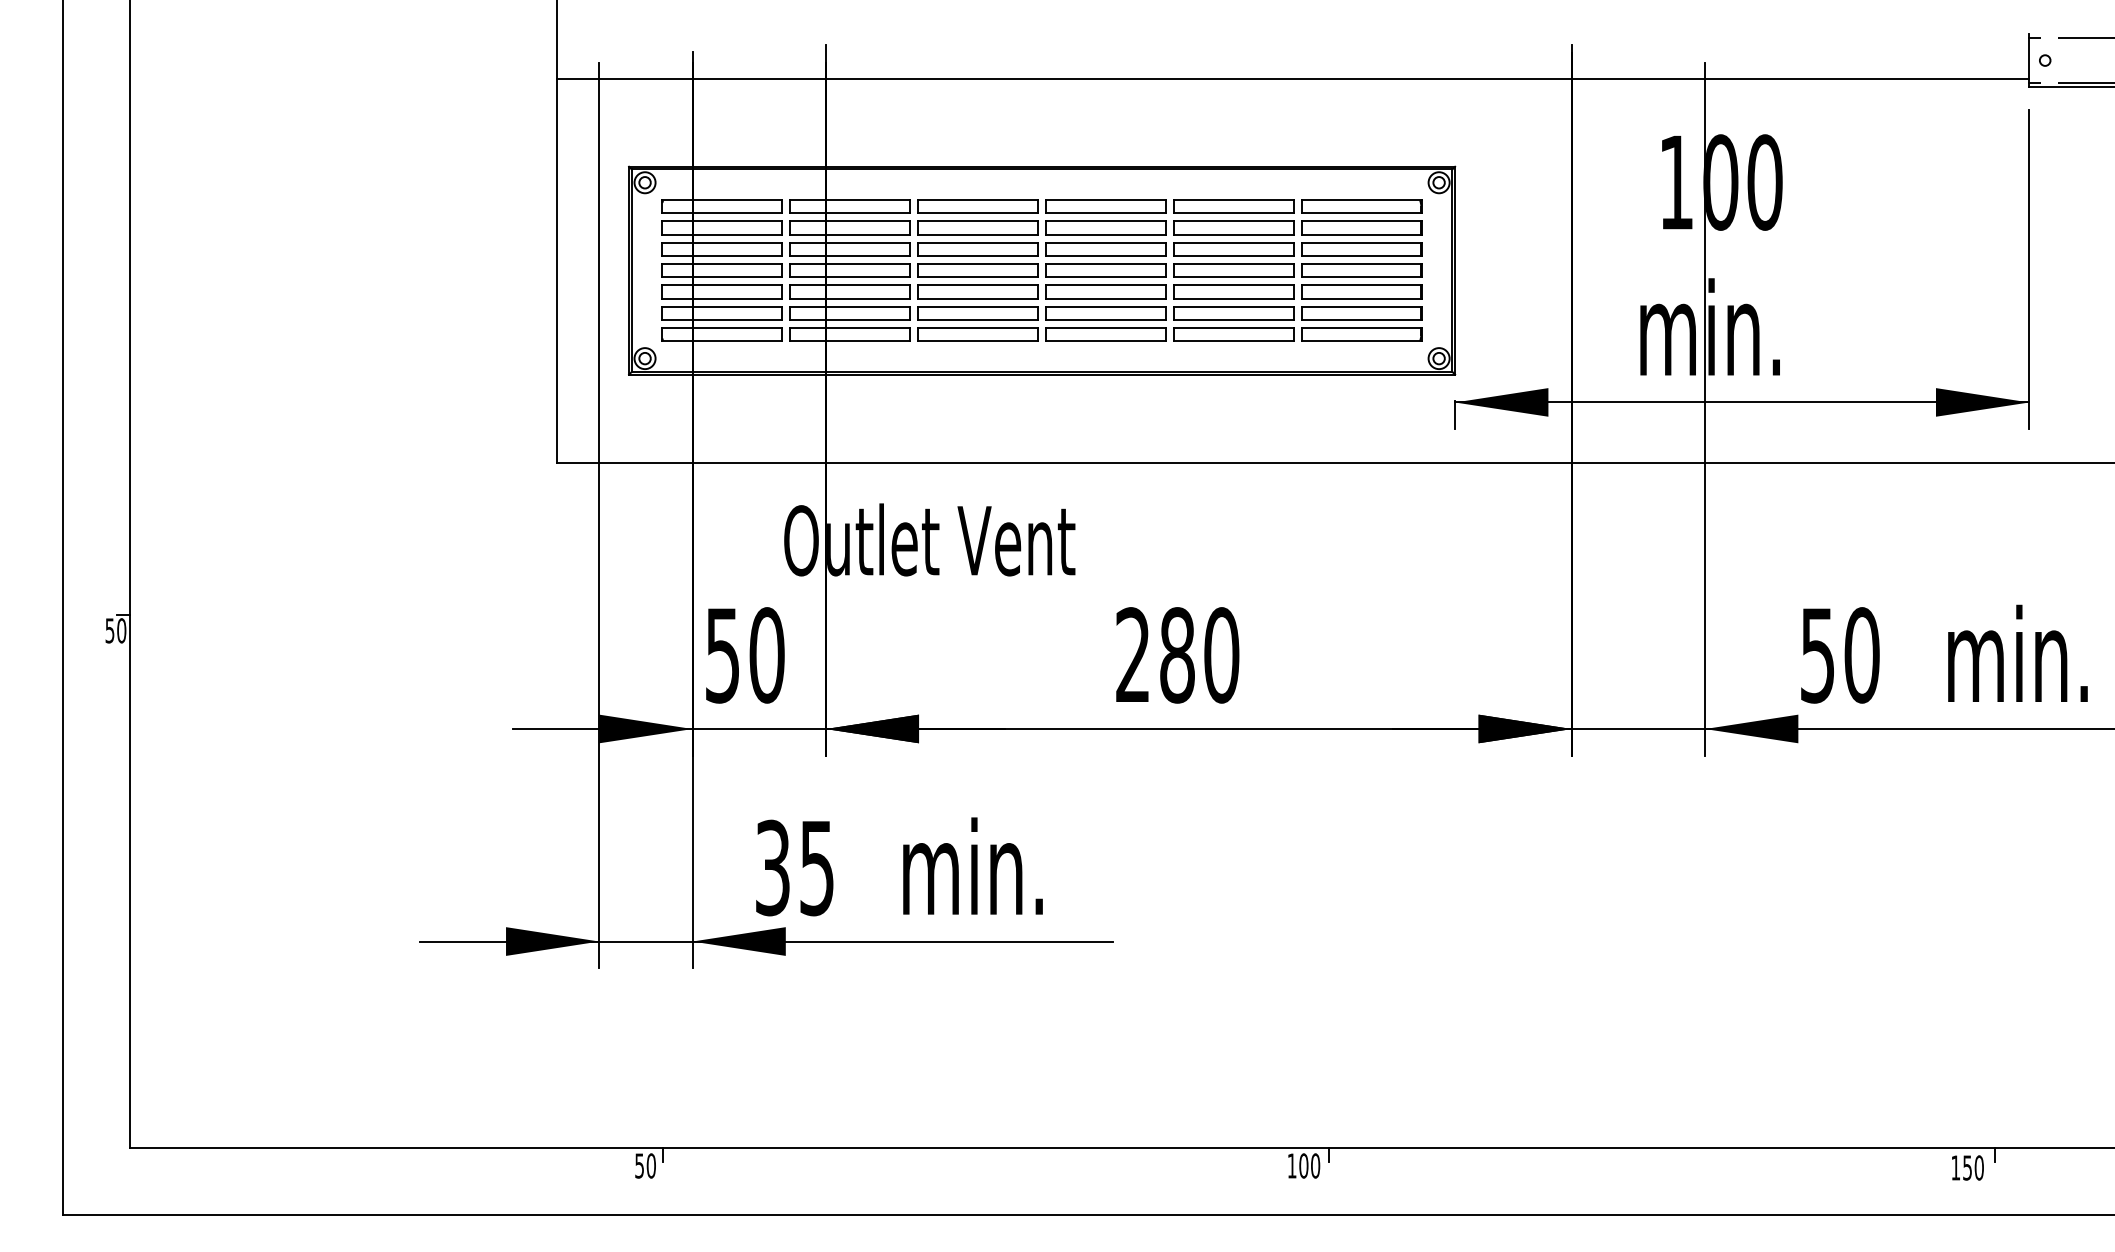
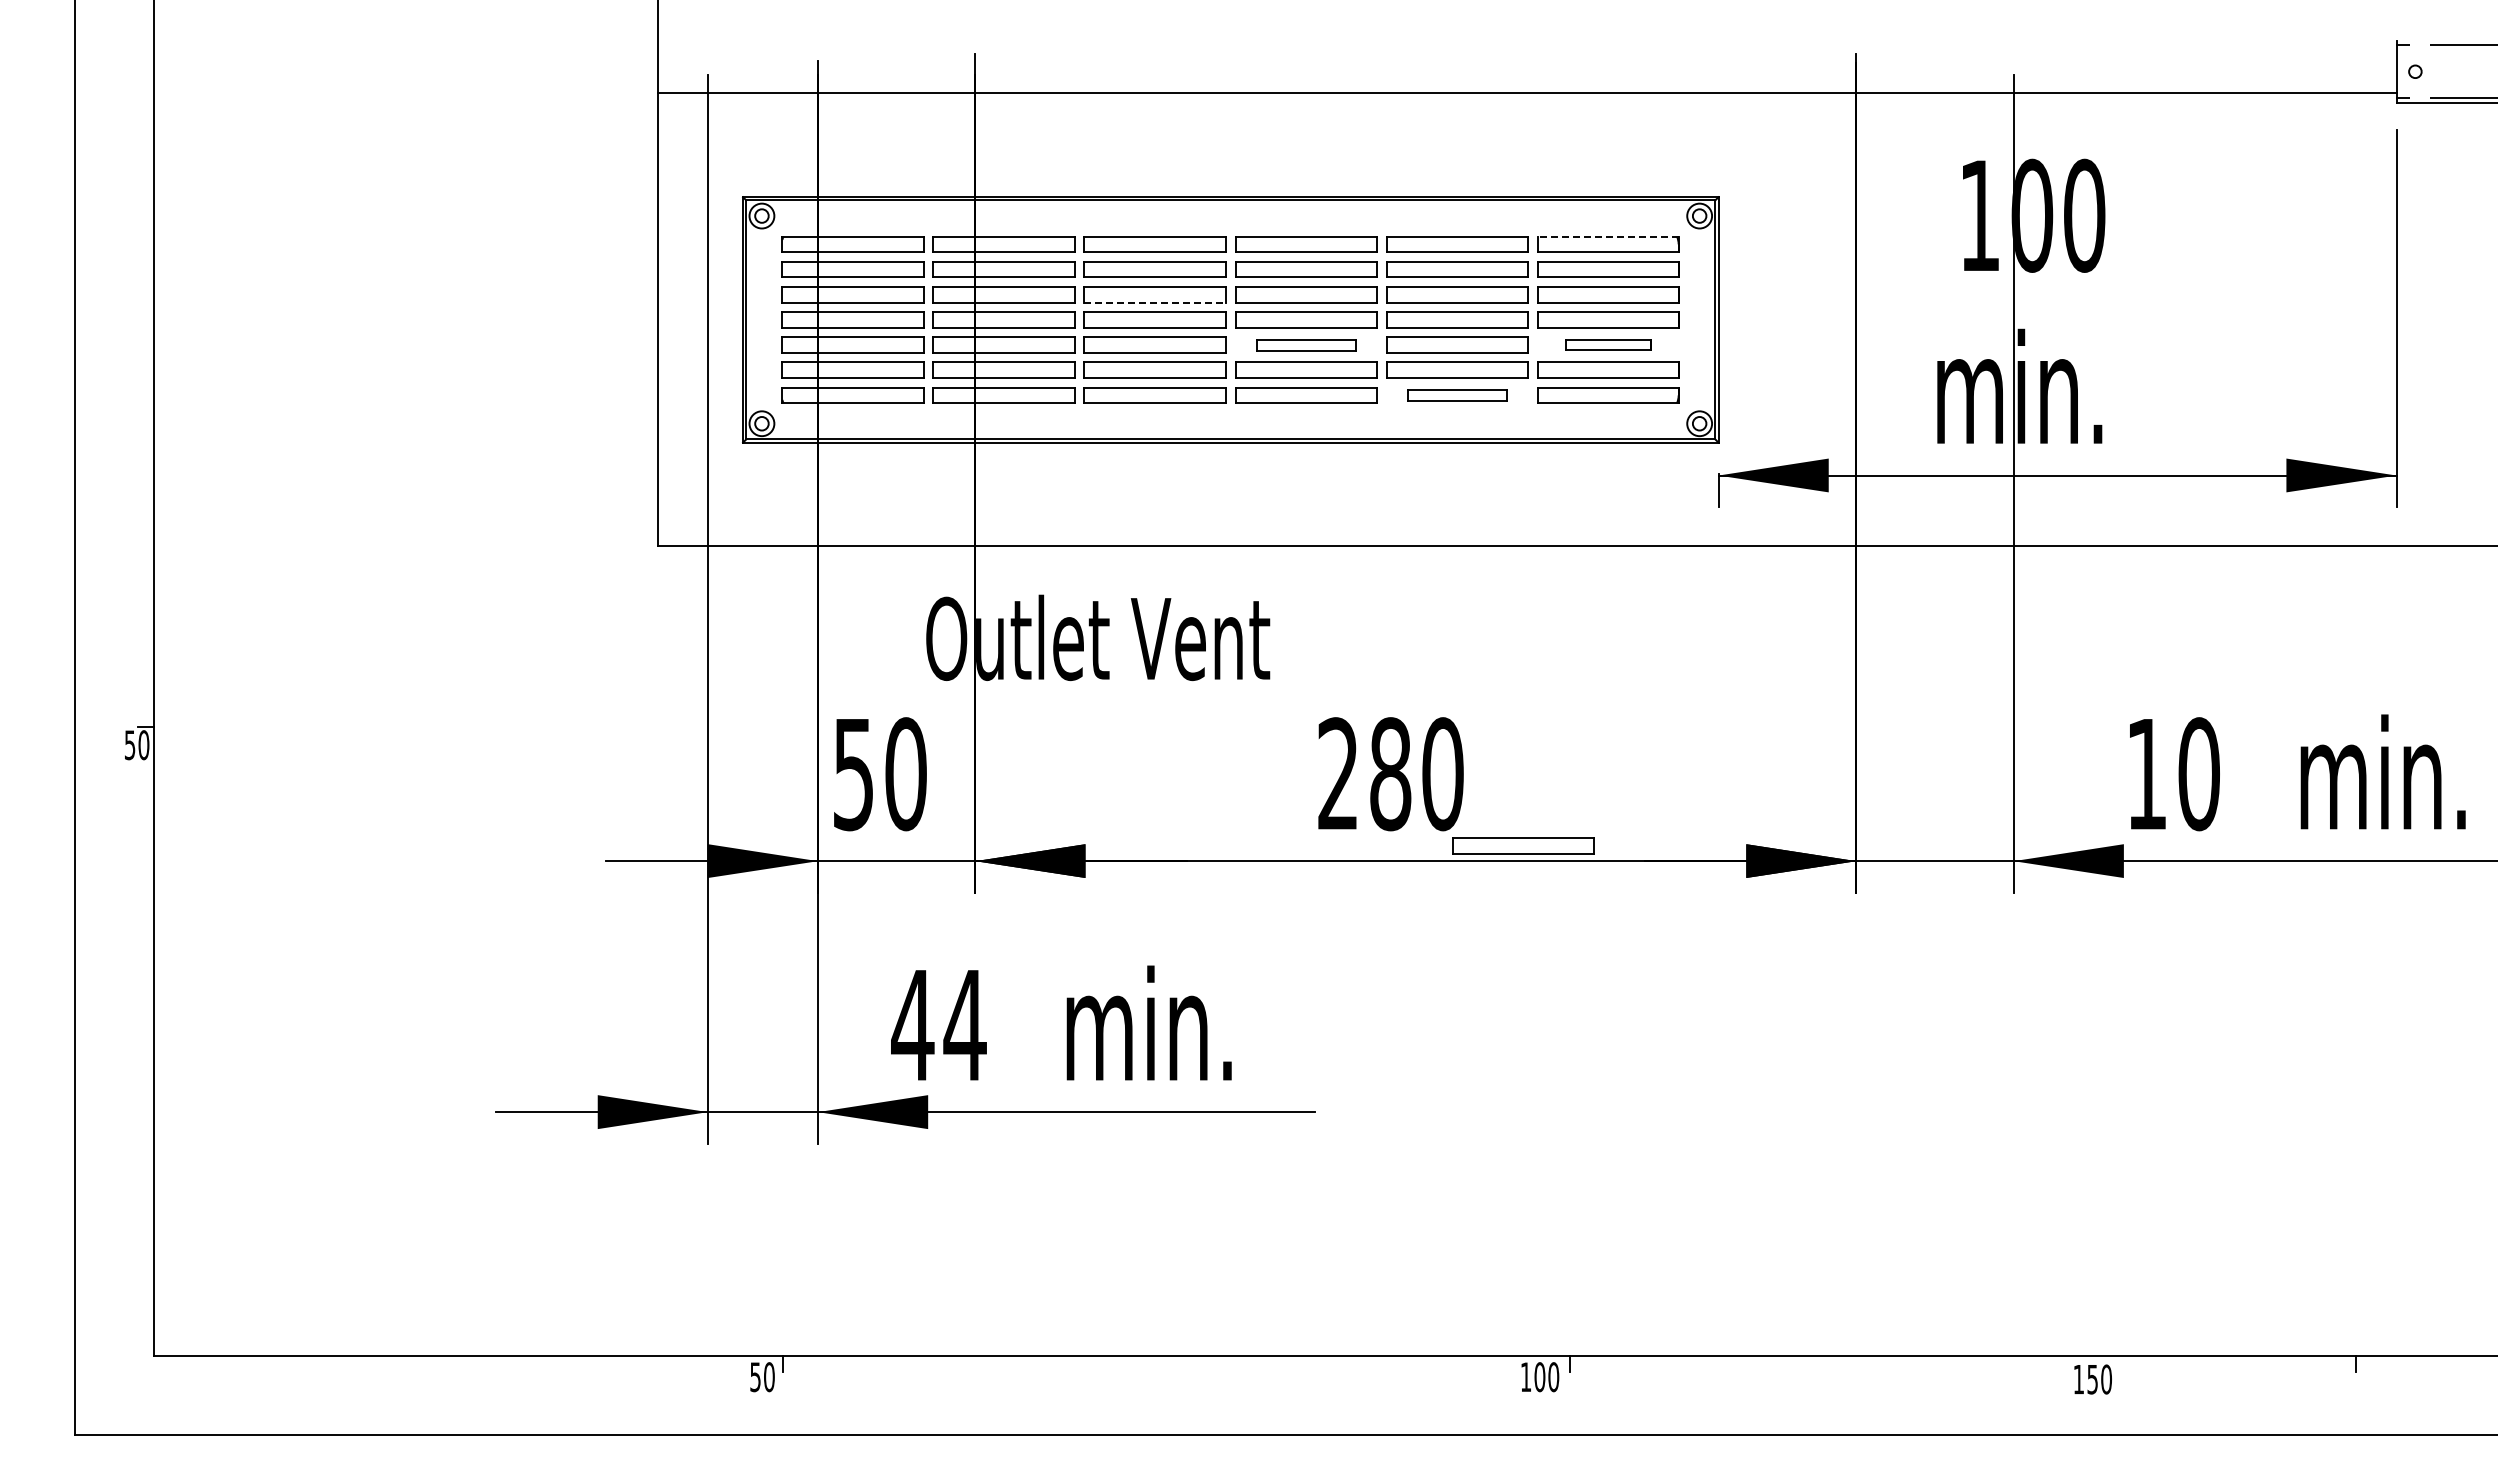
line: (1361, 200) -> (1608, 236), solid -> dashed
line: (978, 255) -> (1155, 302), solid -> dashed
part: (1106, 291) -> (1306, 344), size x0.7
part: (1361, 291) -> (1608, 344), size x0.6
part: (1234, 334) -> (1457, 395), size x0.7
text: (1817, 656) -> (2146, 775), 50 -> 10
part: (1289, 715) -> (1523, 845), added
text: (794, 868) -> (938, 1025), 35 -> 44
text: (1967, 1167) -> (2092, 1379), moved

